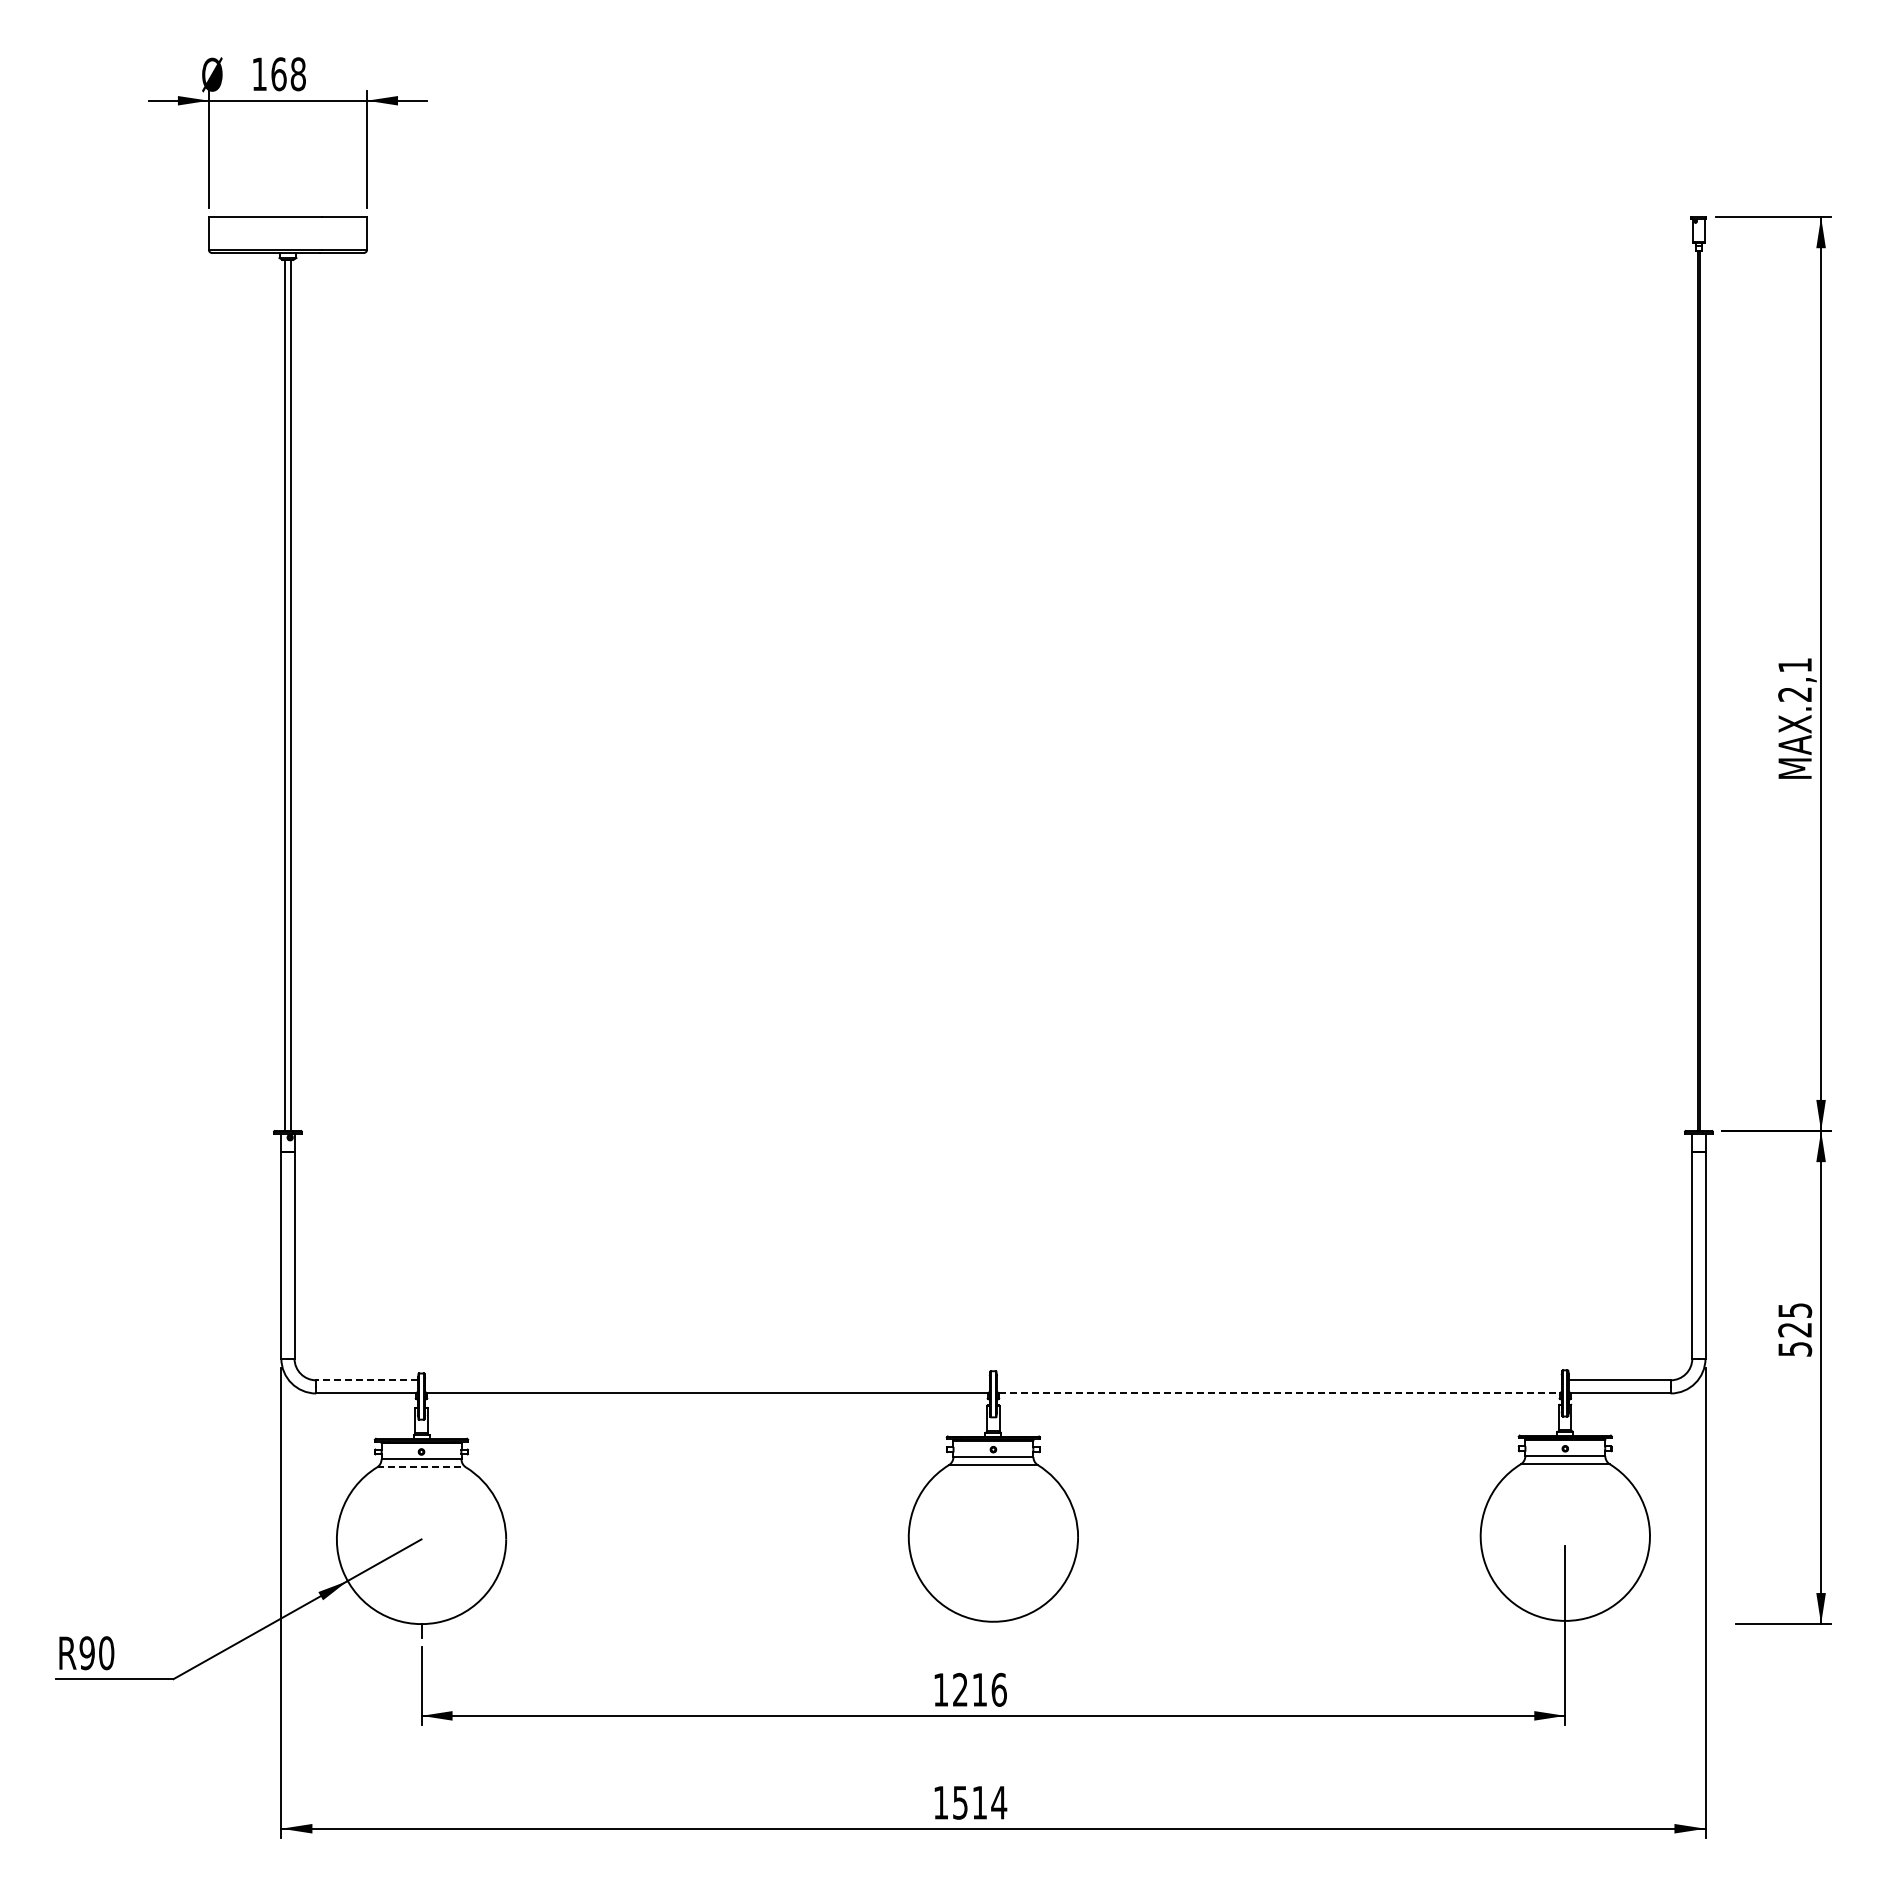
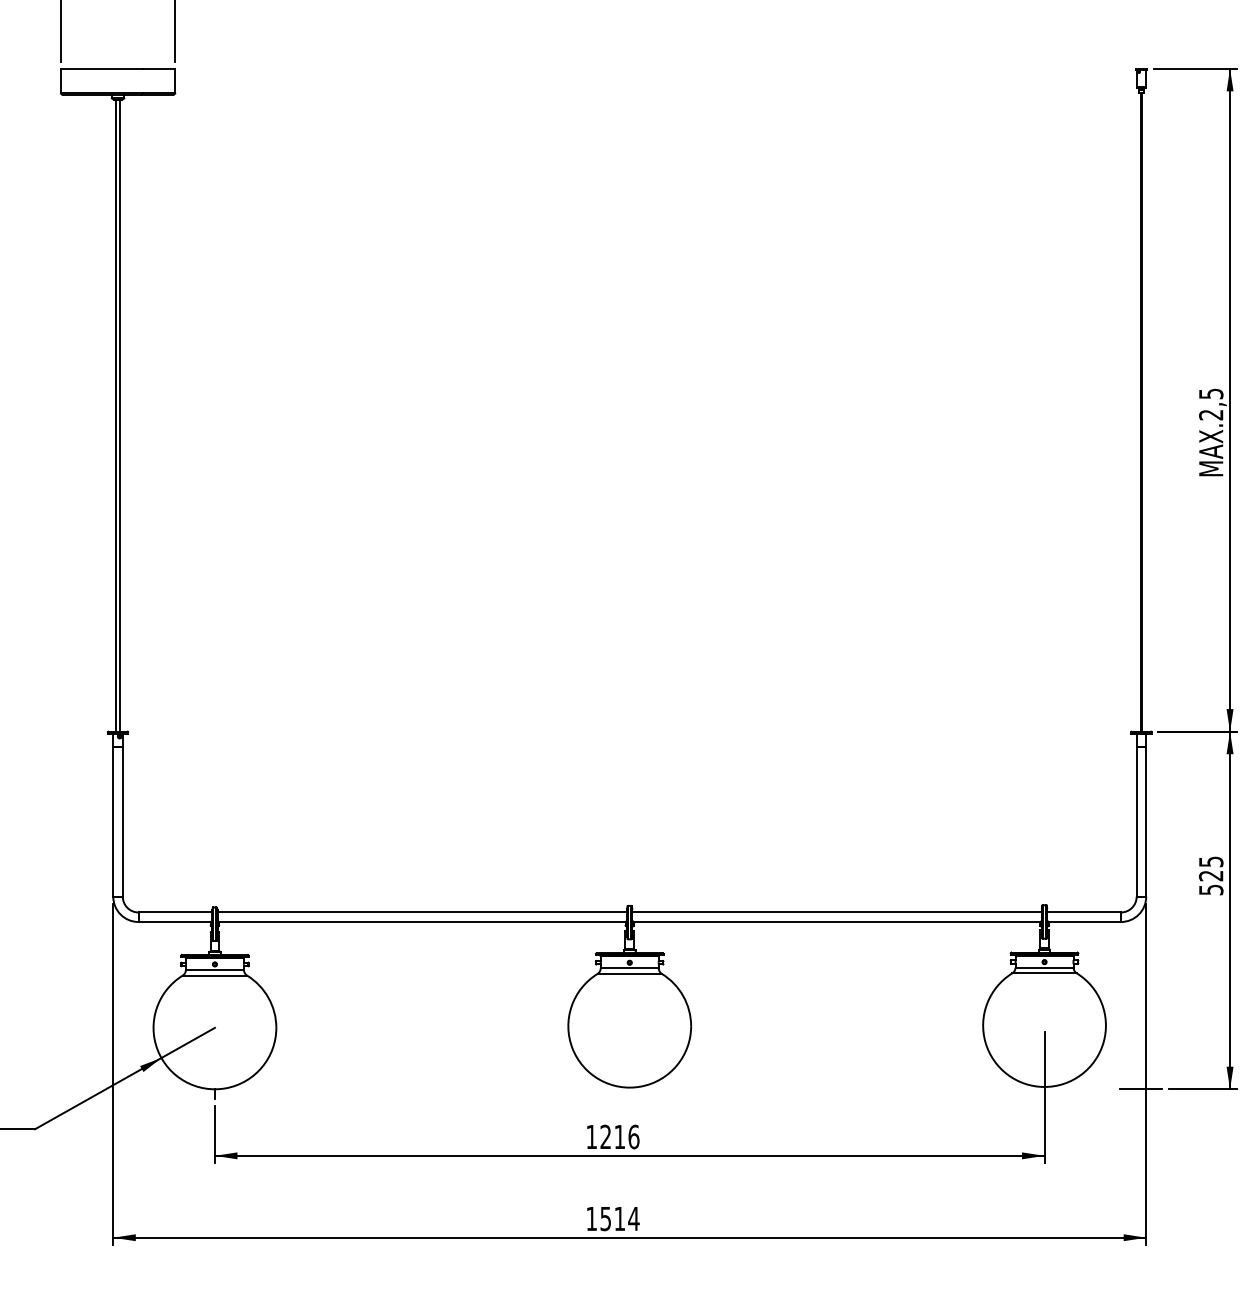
text: (1795, 665) -> (1211, 394), MAX.2,1 -> MAX.2,5
line: (367, 1380) -> (175, 912), dashed -> solid
line: (707, 1380) -> (422, 912), added
line: (1279, 1380) -> (837, 912), added
line: (1279, 1393) -> (837, 922), dashed -> solid
line: (422, 1467) -> (215, 975), dashed -> solid
line: (1698, 1624) -> (1141, 1089), added

